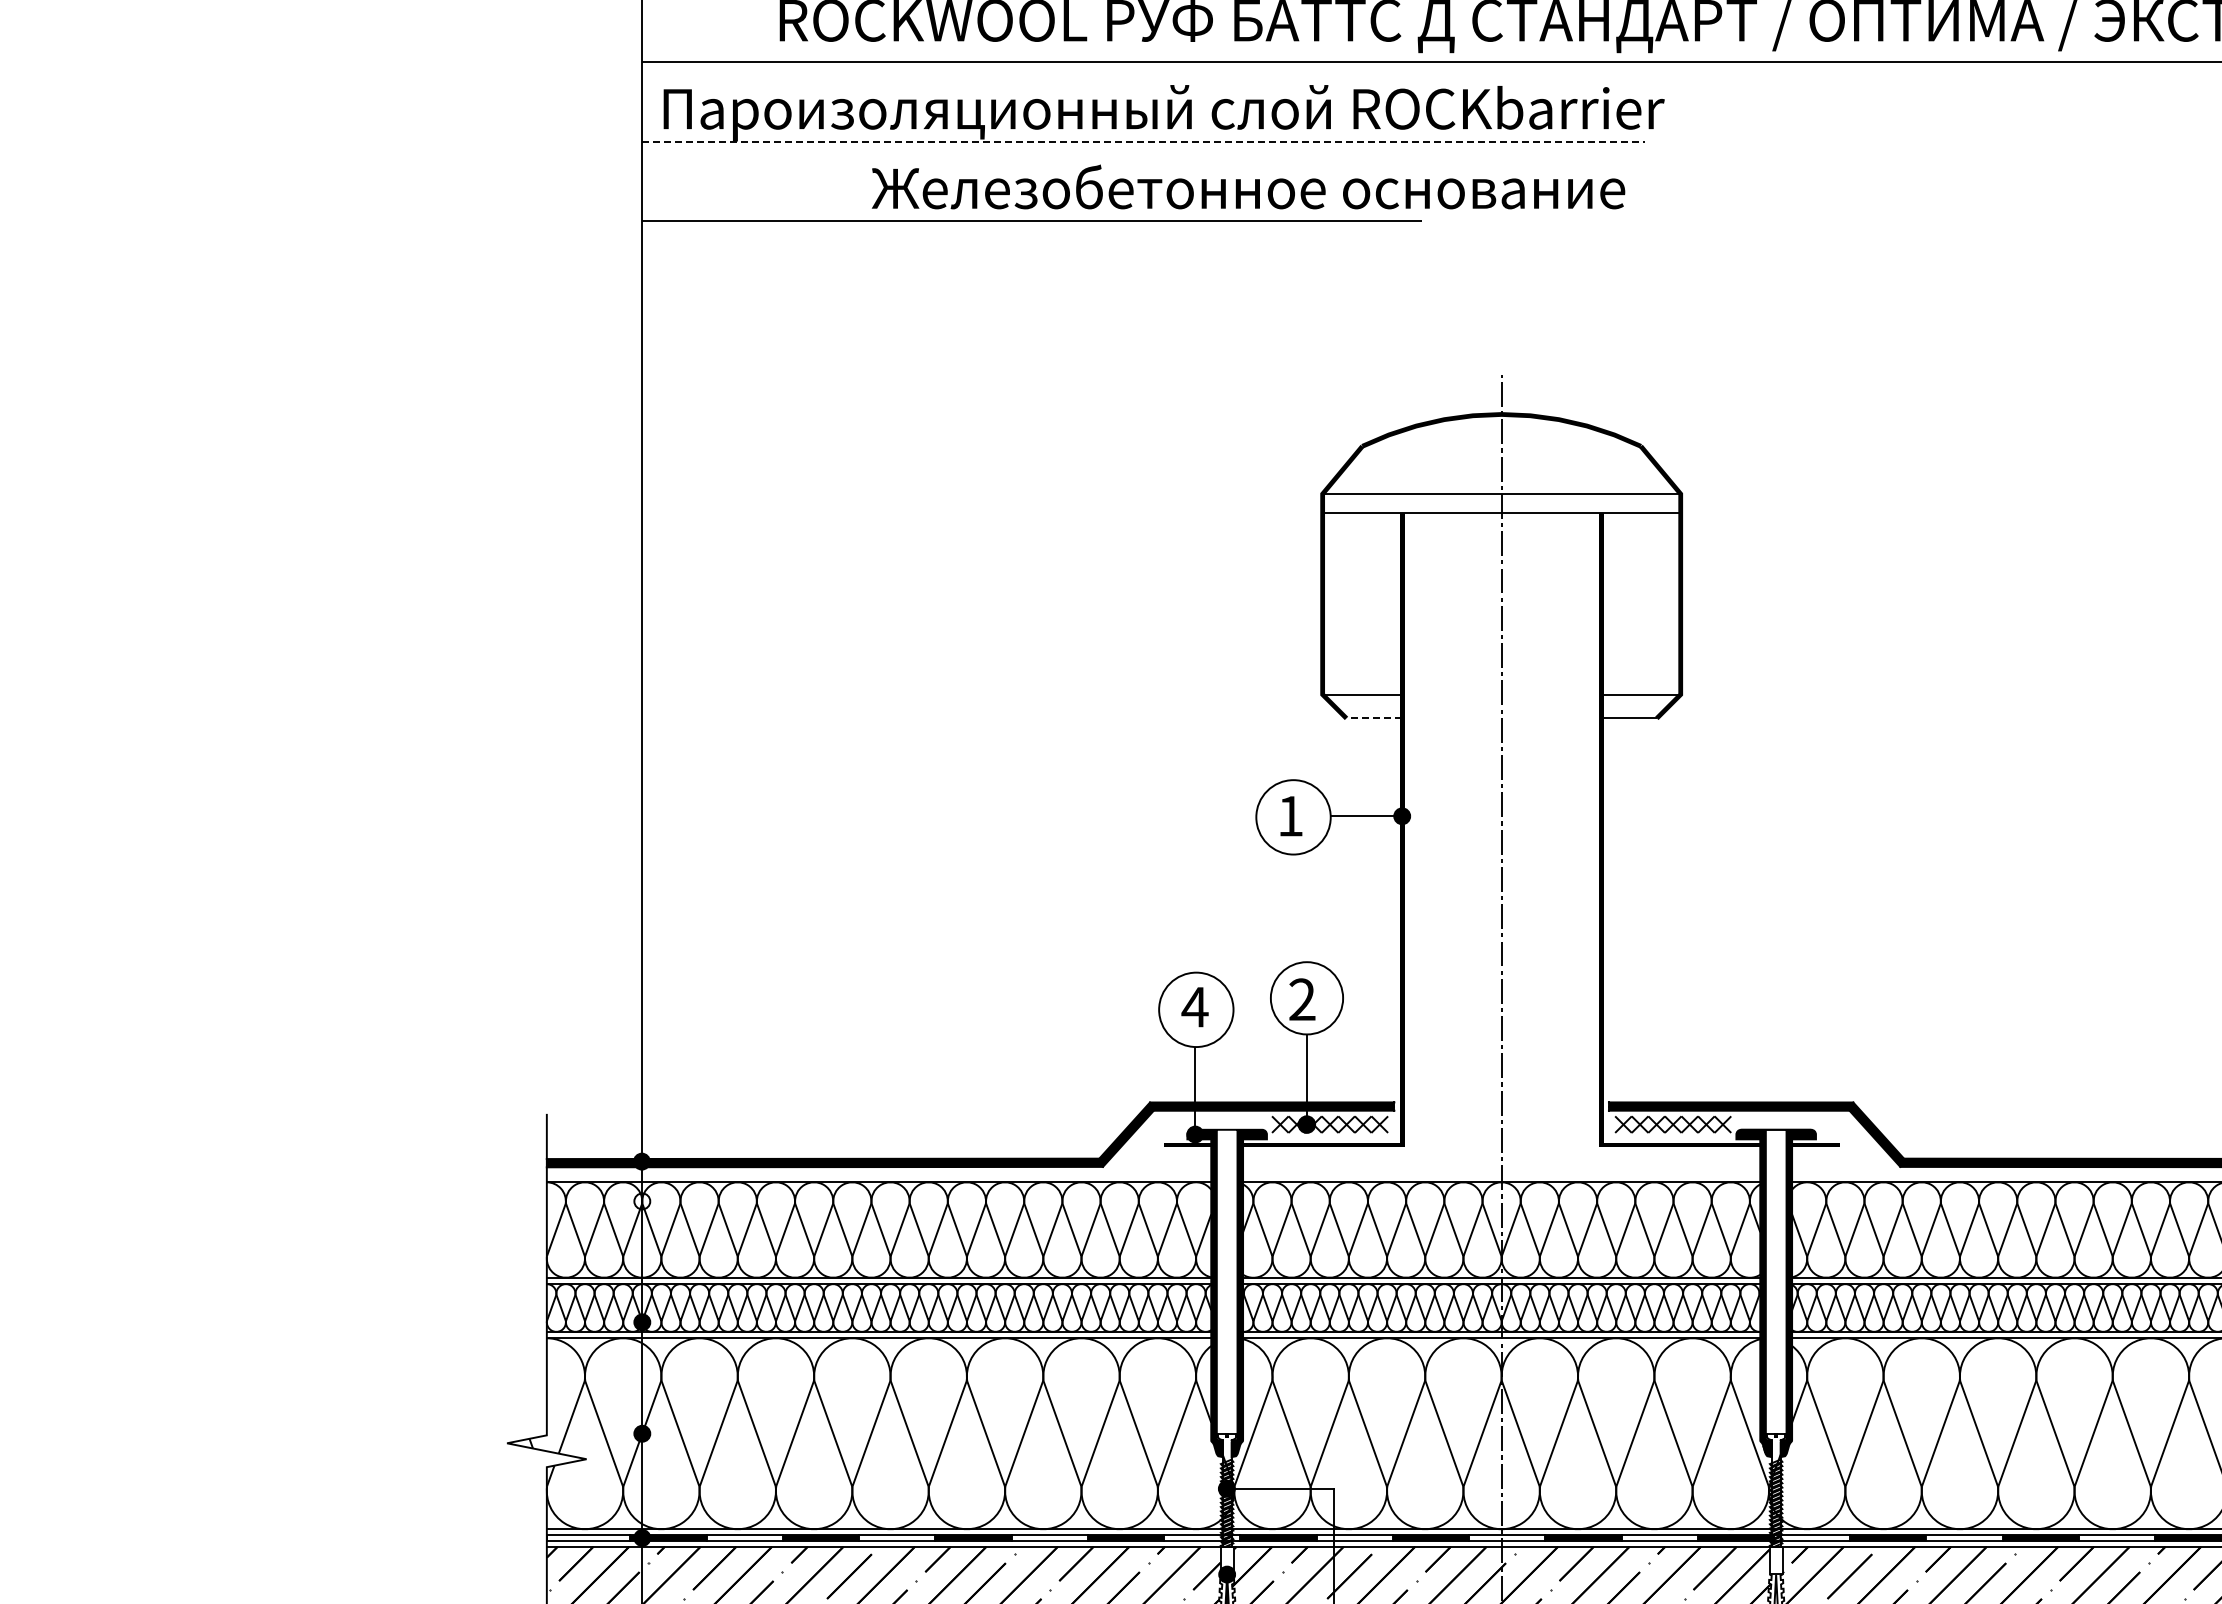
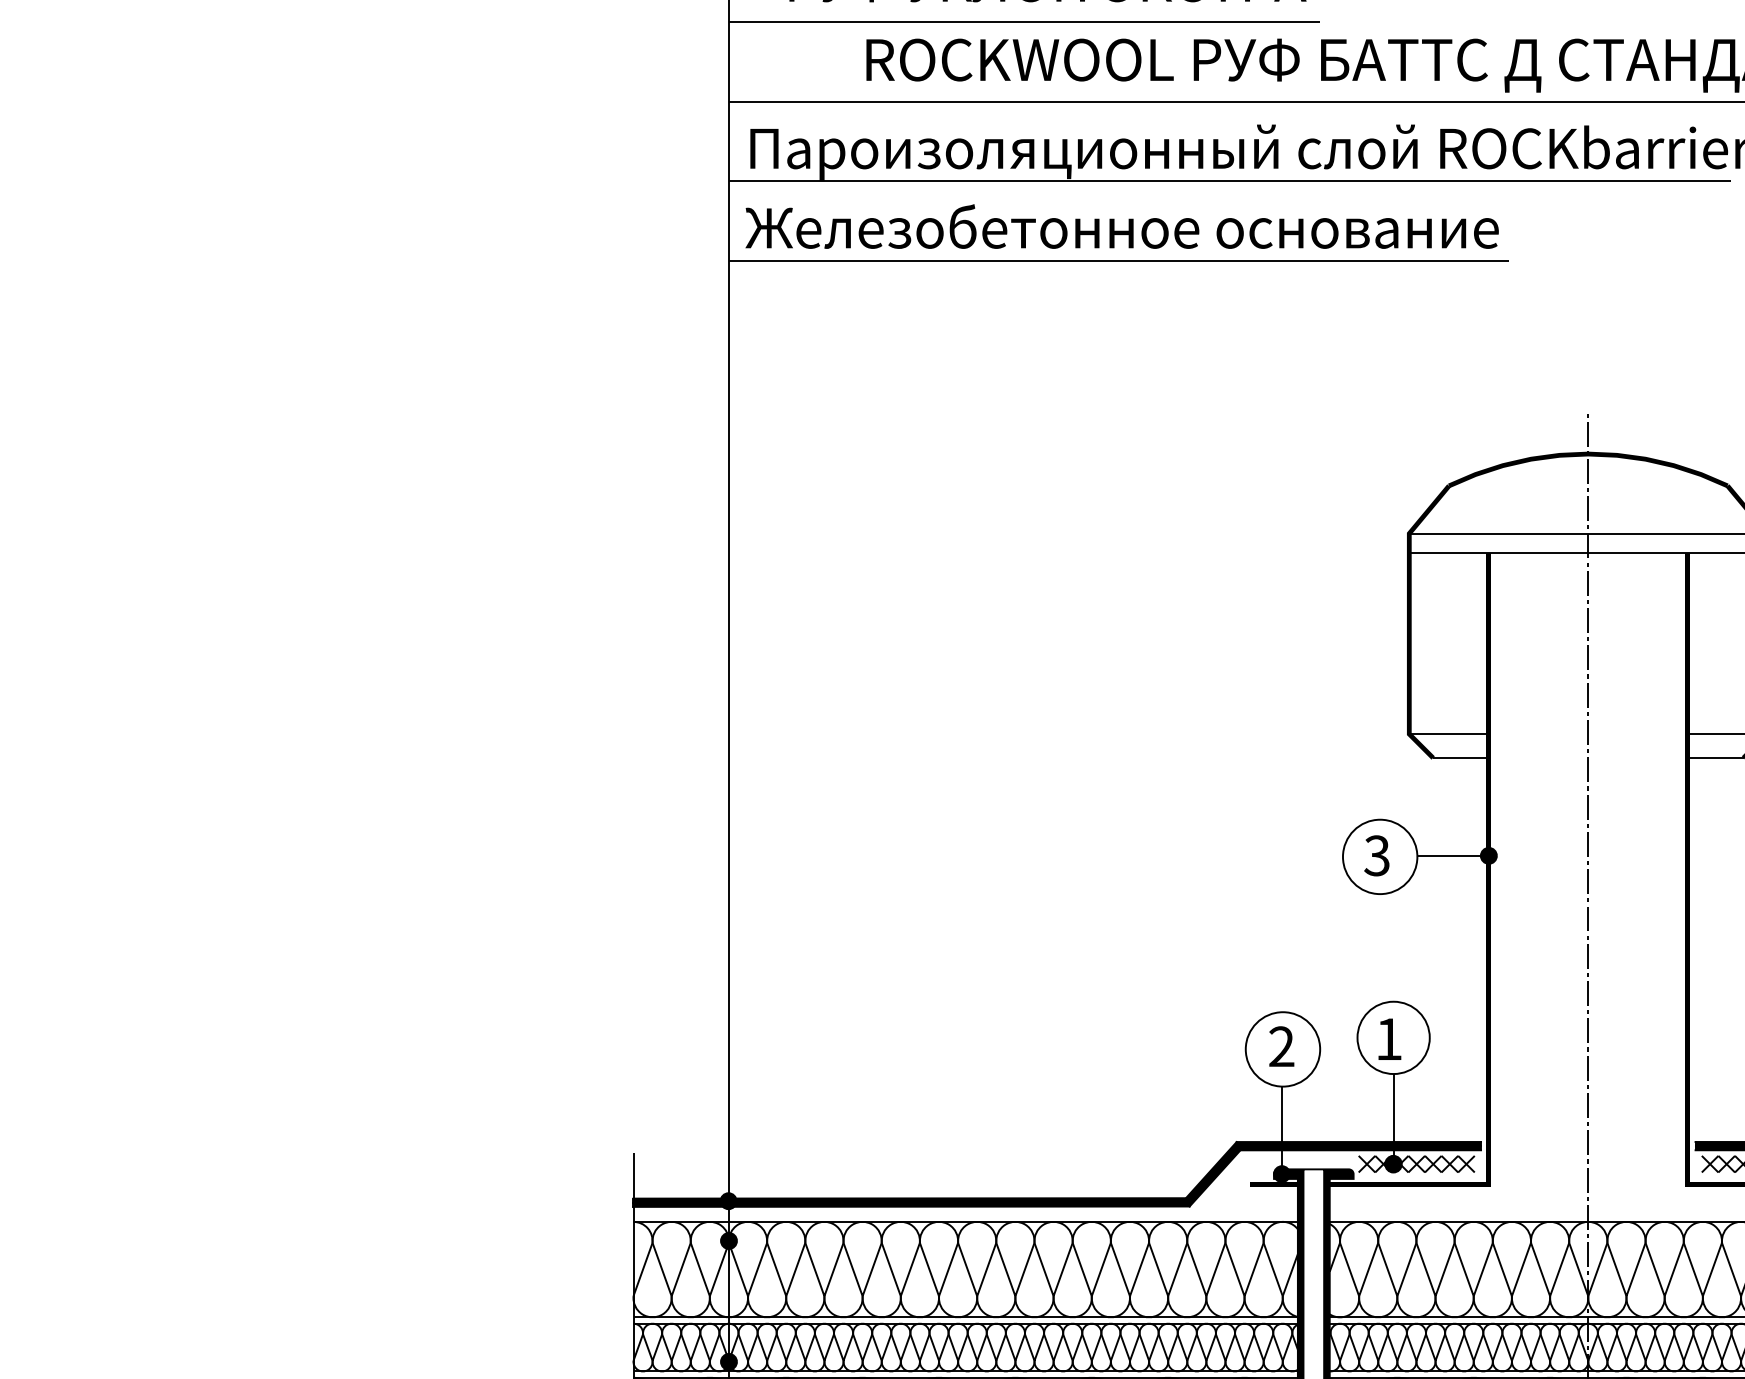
line: (1144, 141) -> (1231, 181), dashed -> solid
text: (1248, 186) -> (1122, 226), moved
line: (1374, 718) -> (1461, 758), dashed -> solid
text: (1289, 815) -> (1376, 855), 1 -> 3
text: (1302, 999) -> (1389, 1039), 2 -> 1
text: (1194, 1006) -> (1281, 1046), 4 -> 2
fill: (642, 1201) -> (729, 1241), added

